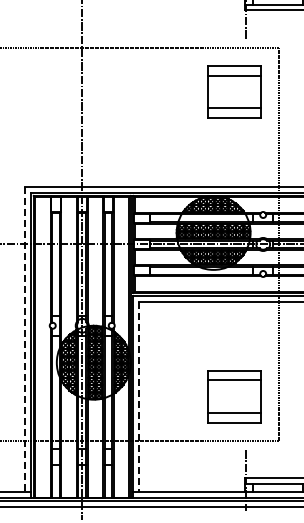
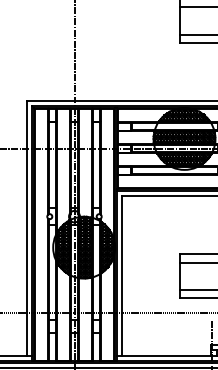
line: (25, 340) -> (26, 229), dashed -> solid
line: (139, 397) -> (122, 276), dashed -> solid

